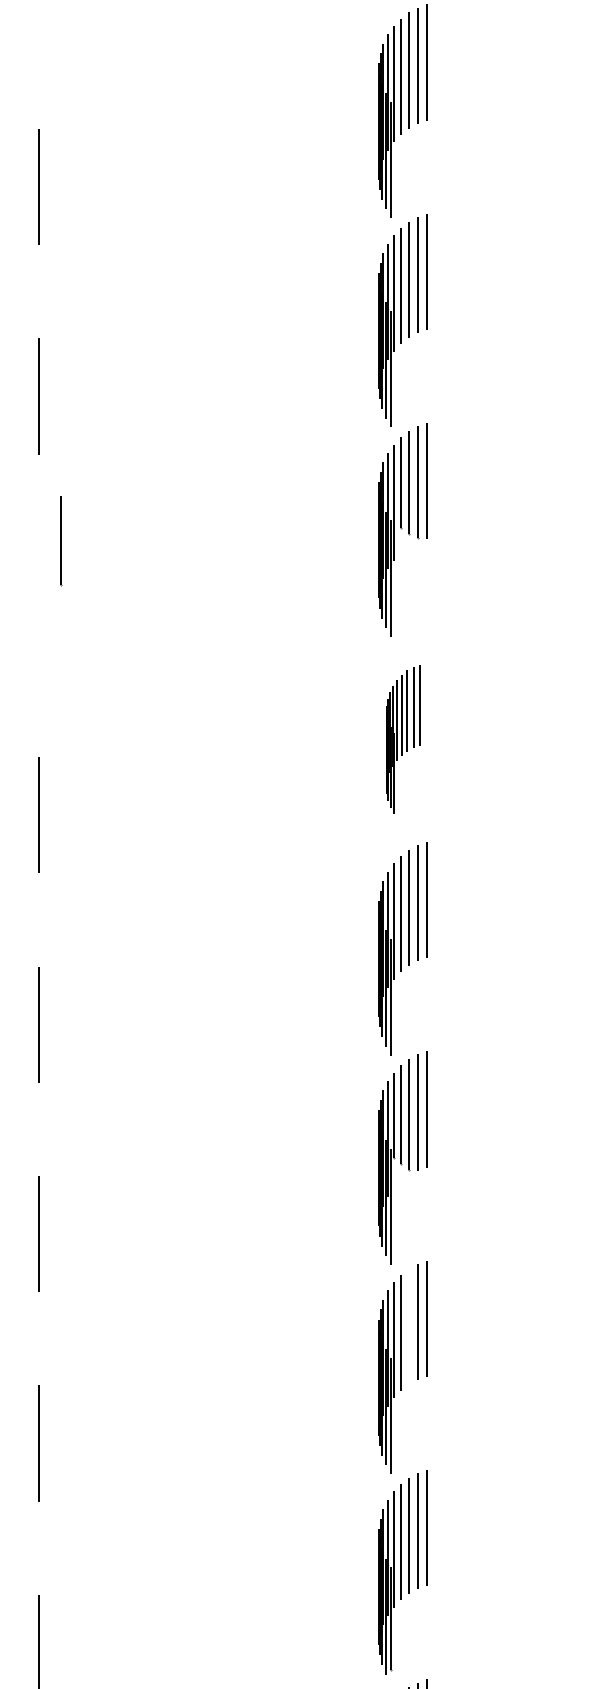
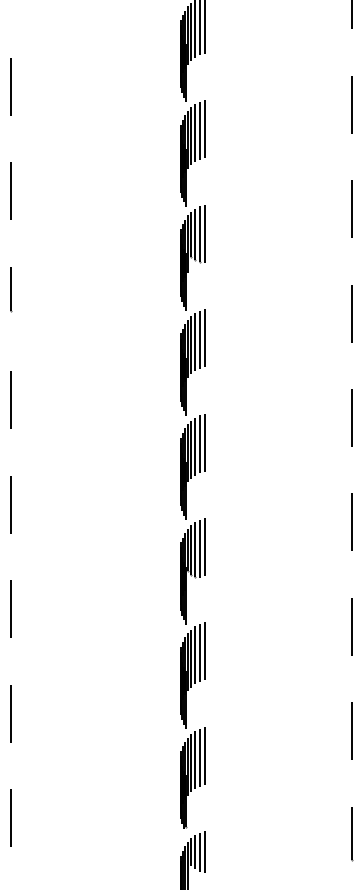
line: (62, 541) -> (11, 289), moved
part: (402, 739) -> (192, 362), size x1.43
line: (408, 1326) -> (195, 655), added

